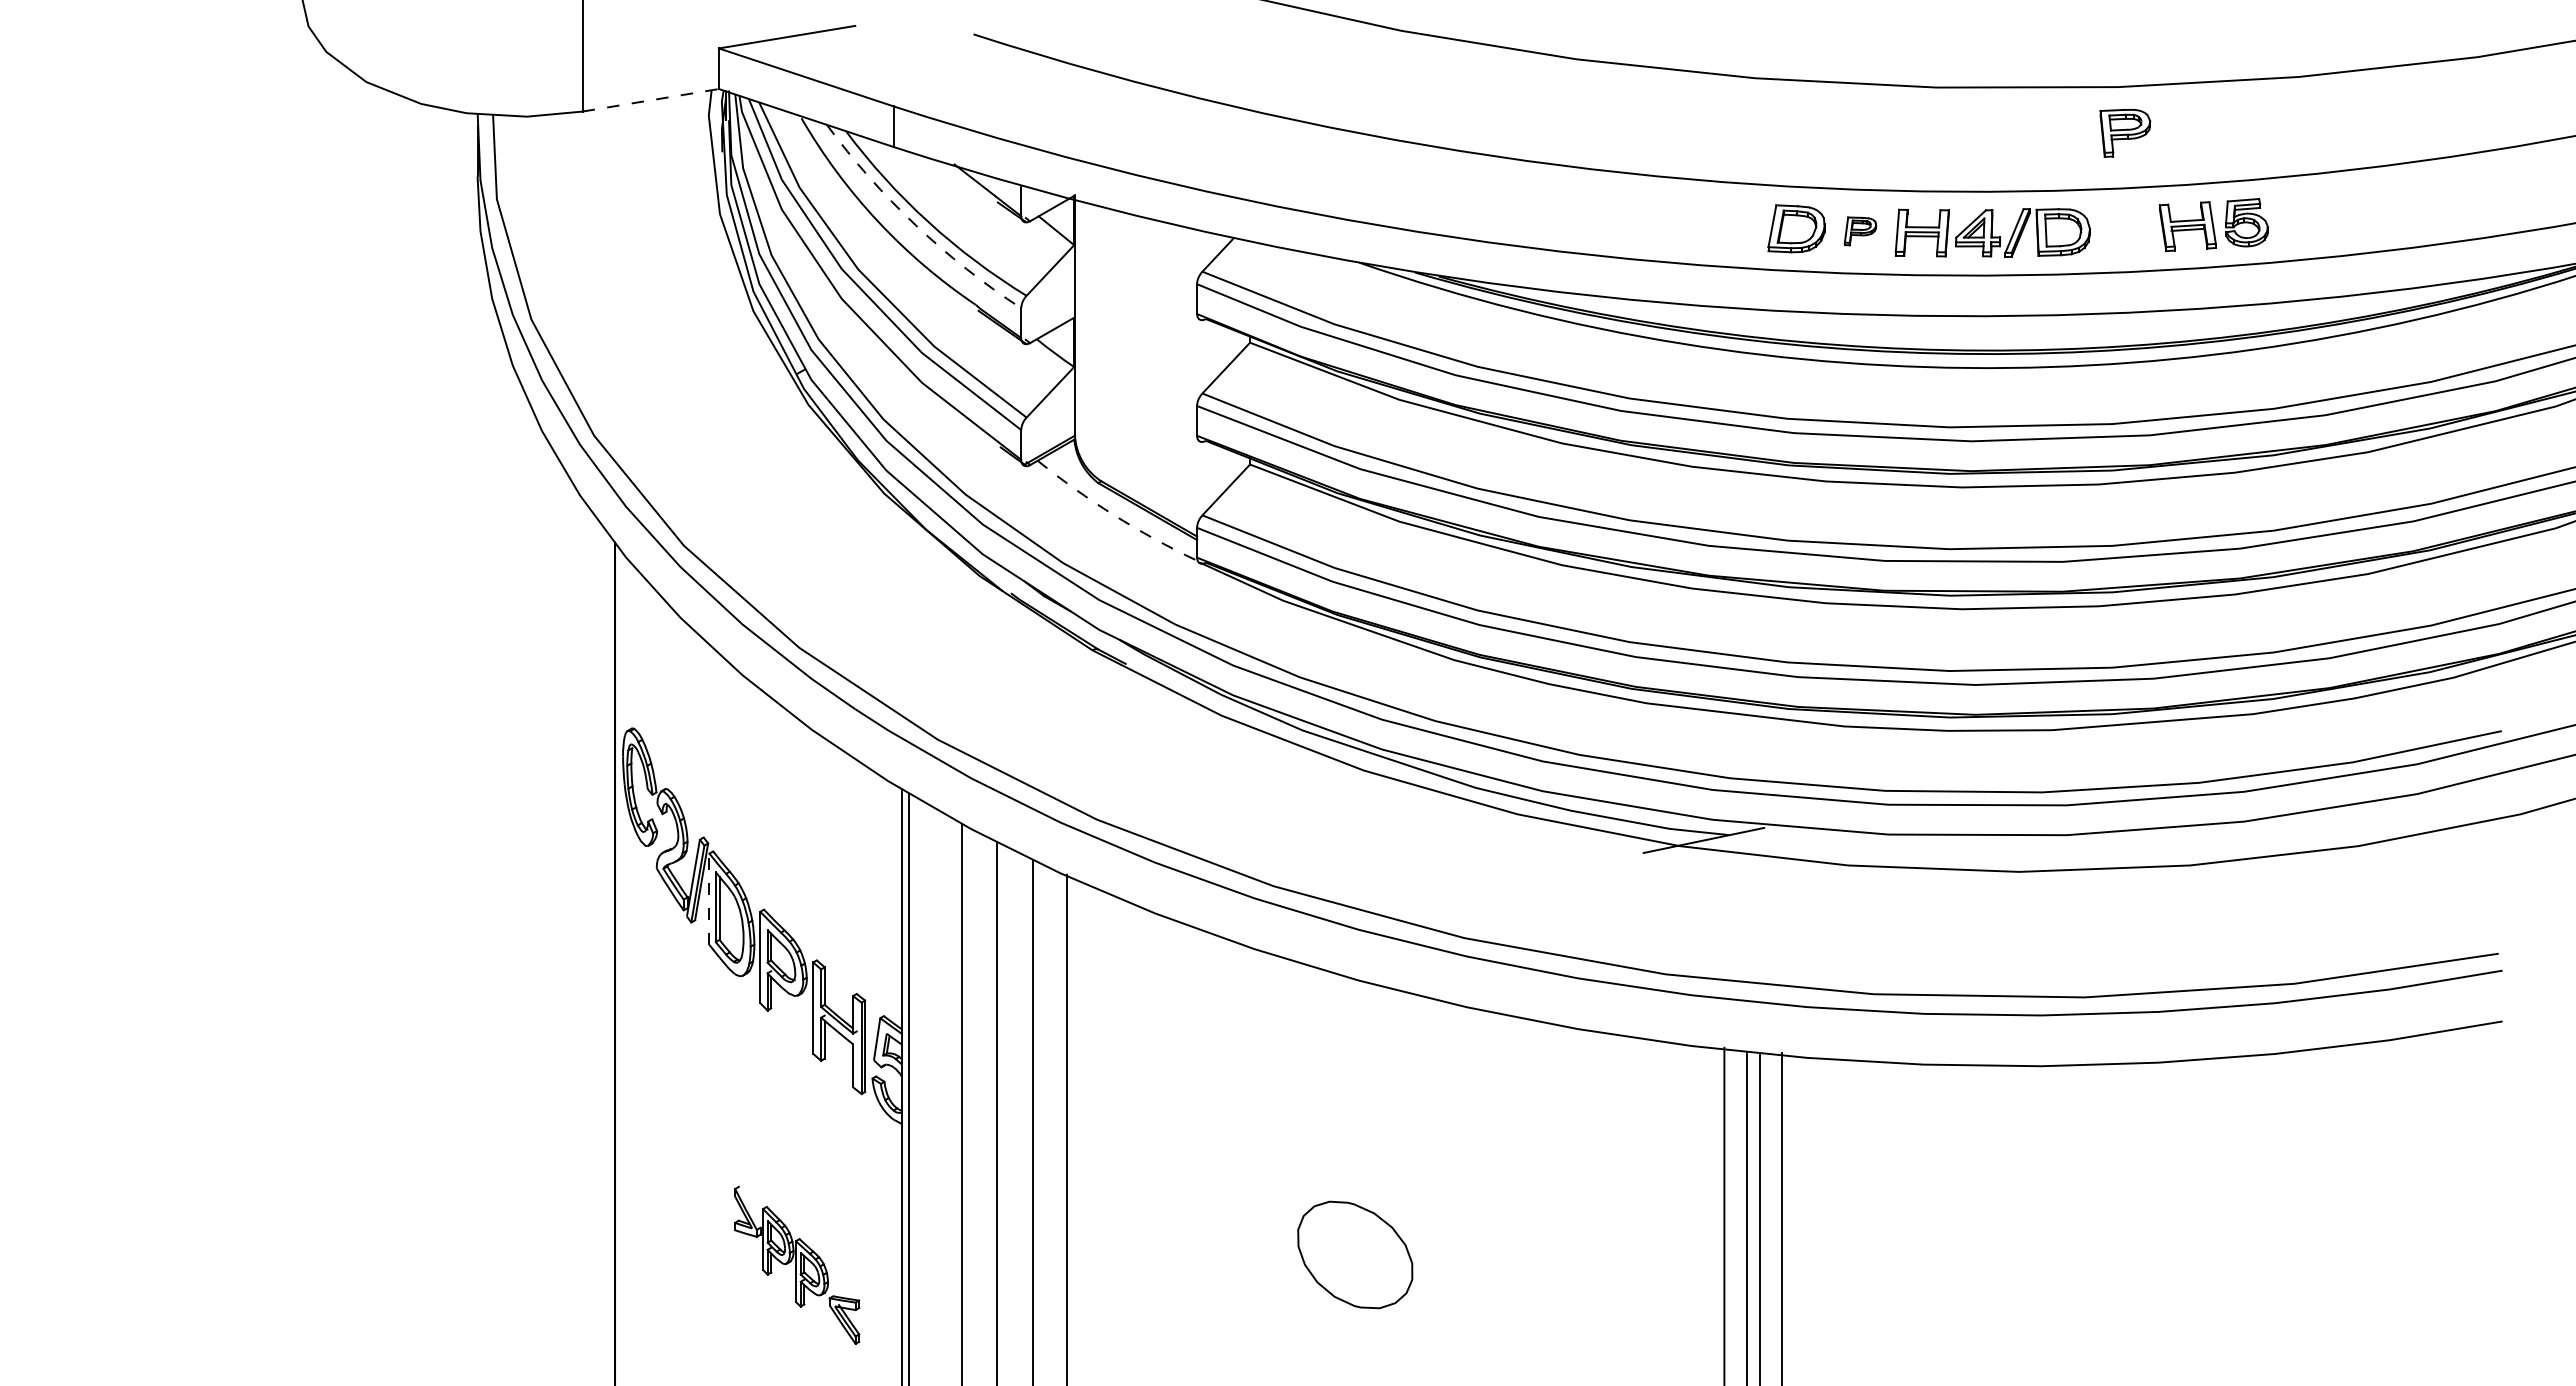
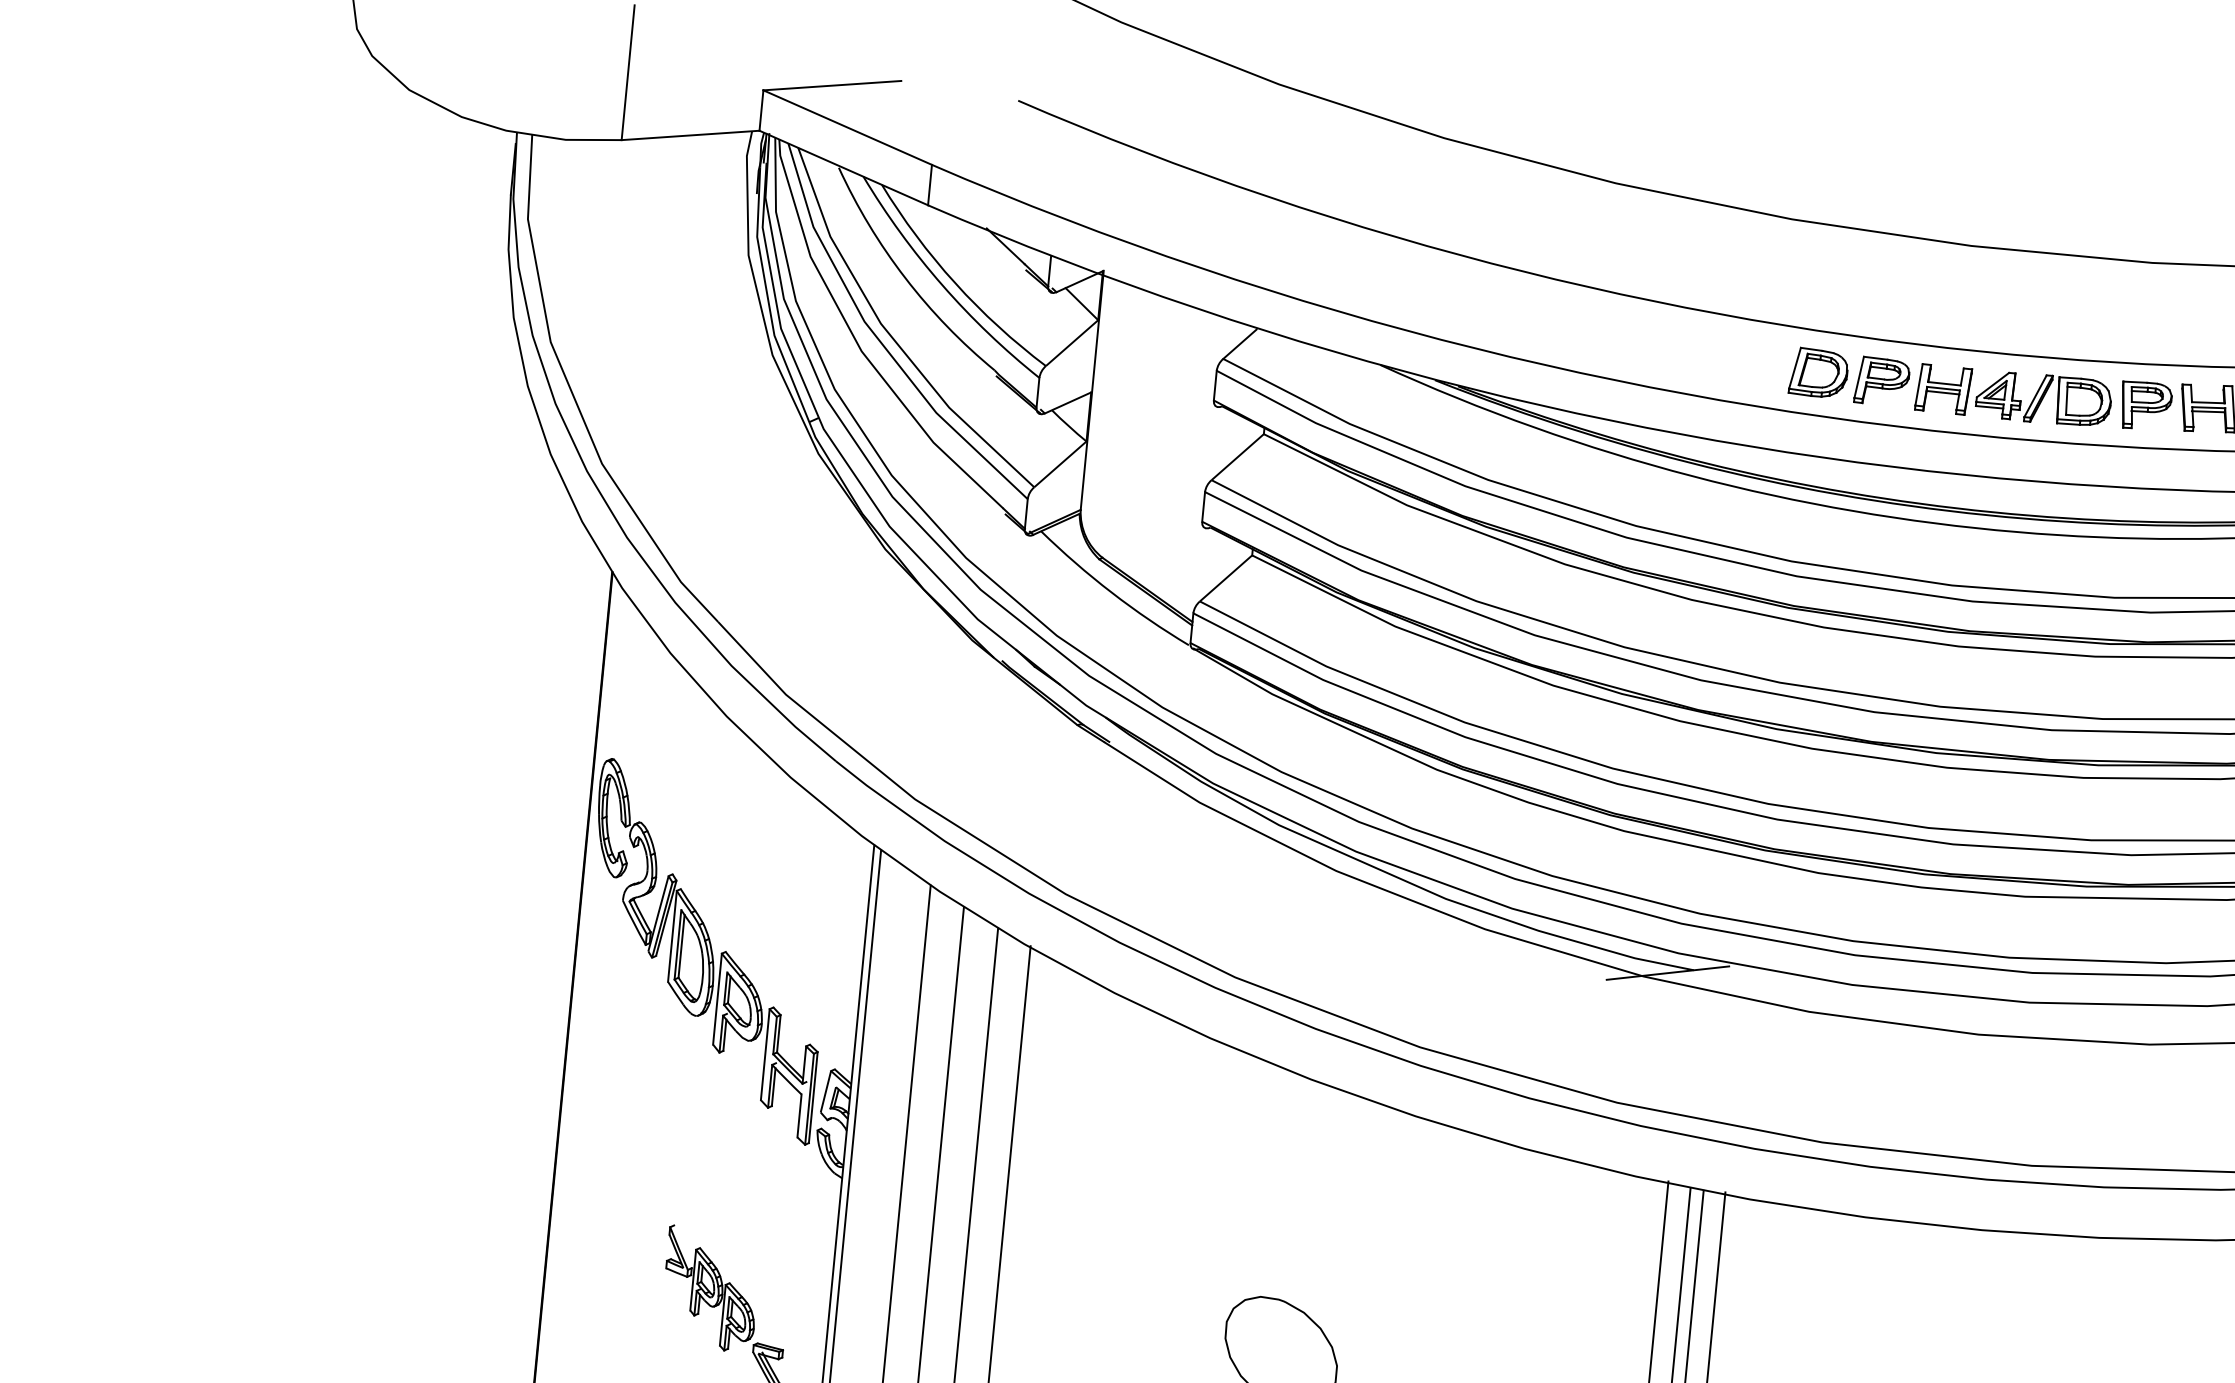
line: (651, 100) -> (691, 135), dashed -> solid
part: (2125, 133) -> (2146, 406), moved
arc: (915, 225) -> (942, 285), dashed -> solid
part: (1860, 231) -> (1882, 381), size x1.67
arc: (1113, 515) -> (1111, 593), dashed -> solid
line: (709, 899) -> (672, 936), dashed -> solid

